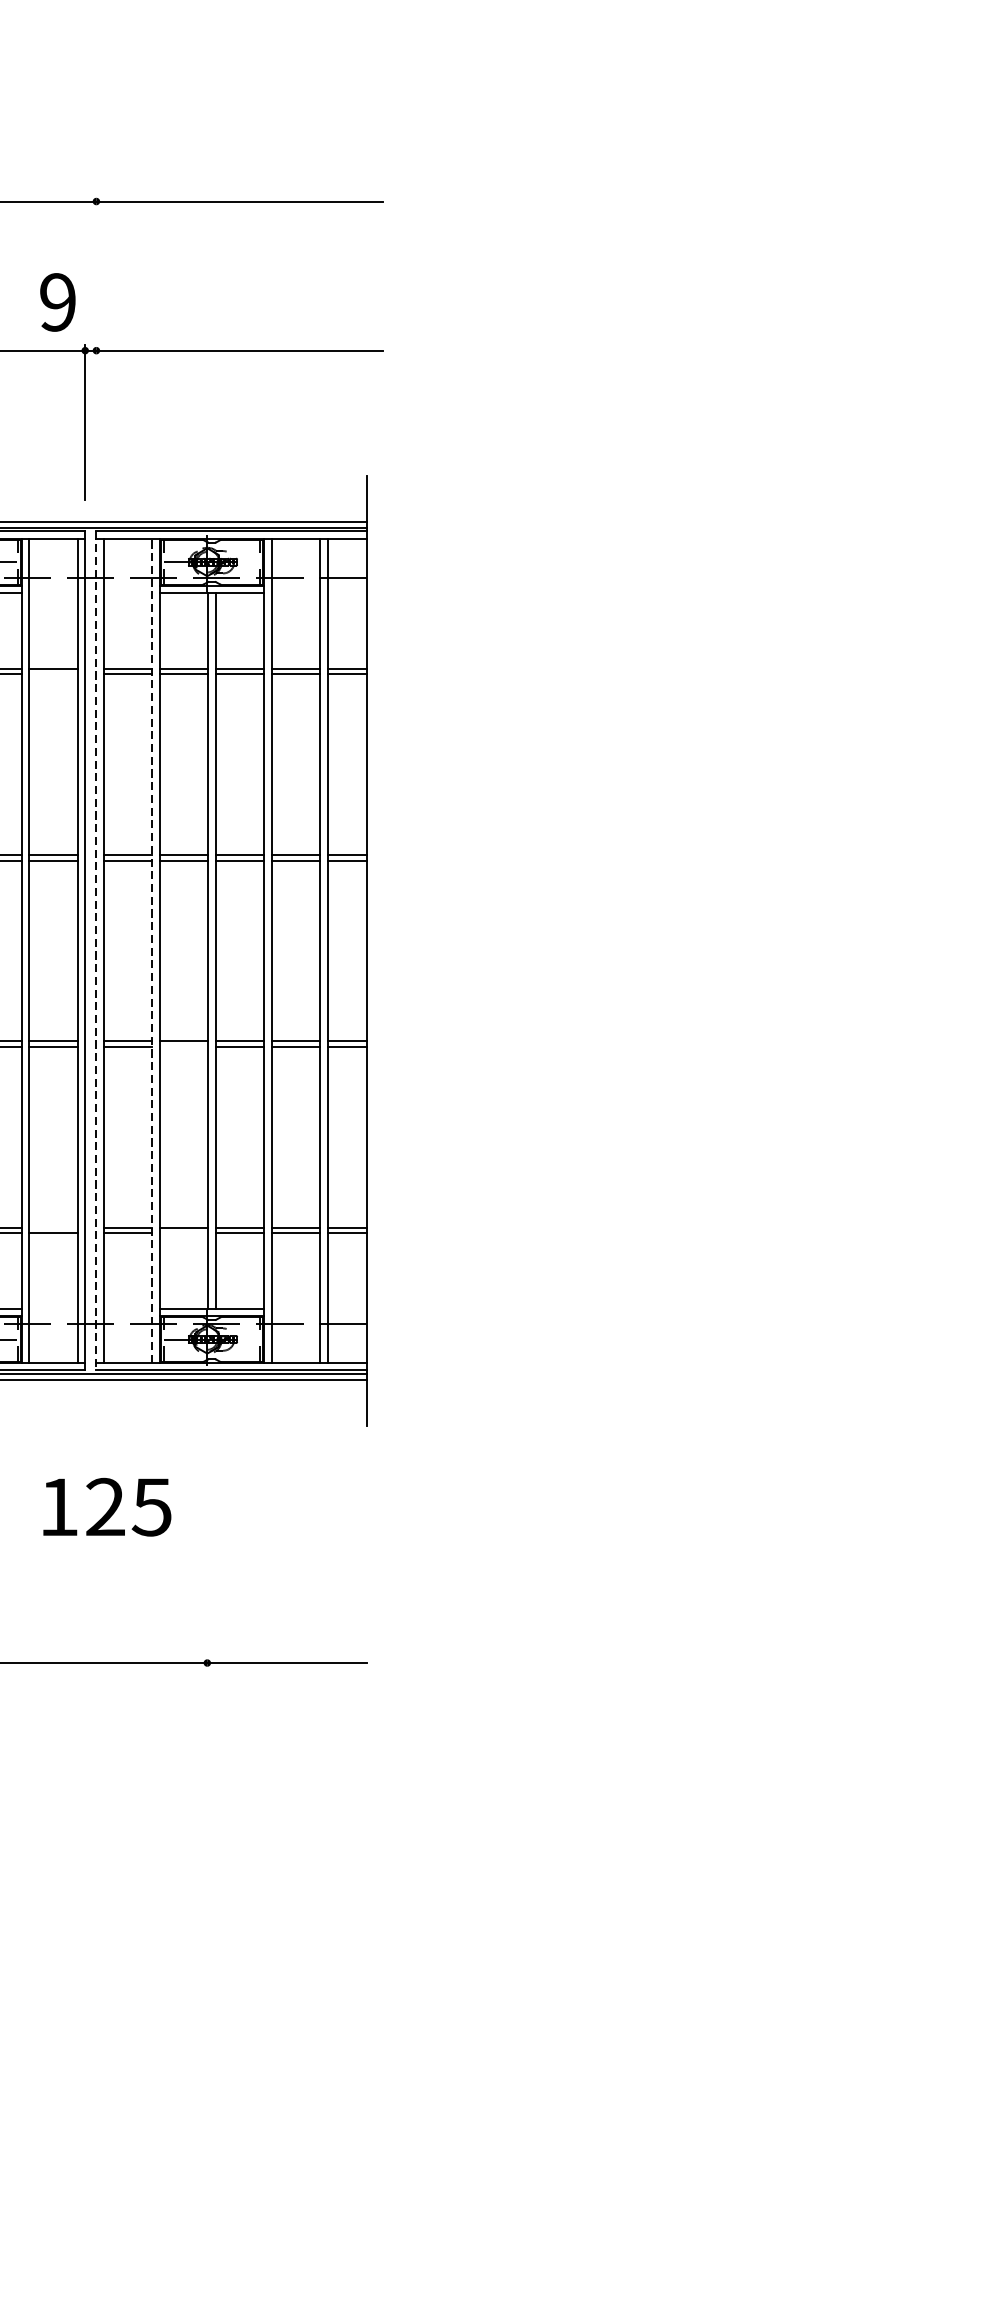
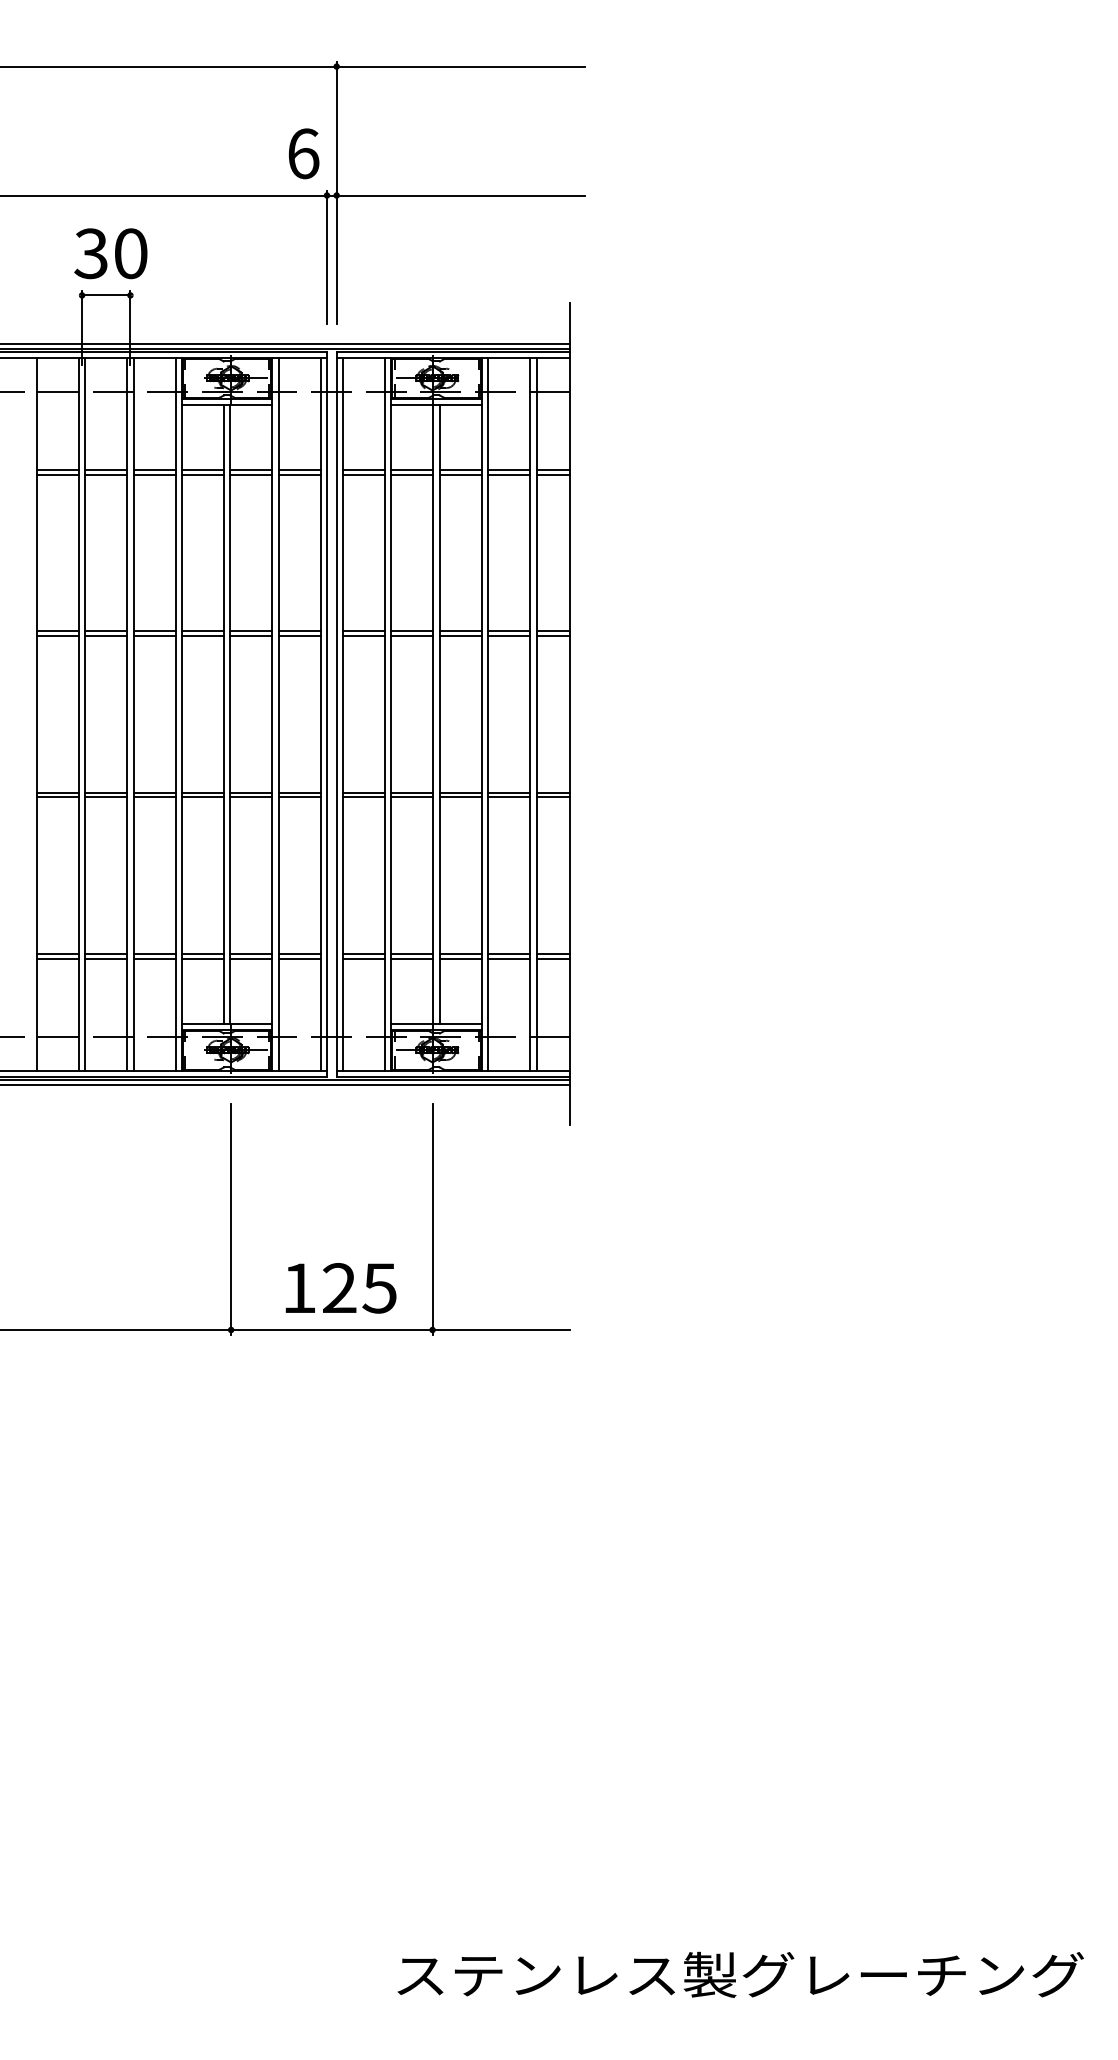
text: (58, 302) -> (303, 153), 9 -> 6
line: (96, 347) -> (336, 192), added
line: (53, 674) -> (299, 475), added
line: (152, 949) -> (385, 713), dashed -> solid
line: (96, 951) -> (336, 714), dashed -> solid
line: (184, 1047) -> (412, 797), added
line: (53, 1227) -> (299, 953), added
line: (184, 1233) -> (412, 958), added
text: (106, 1507) -> (340, 1288), moved
line: (207, 1535) -> (432, 1219), added

